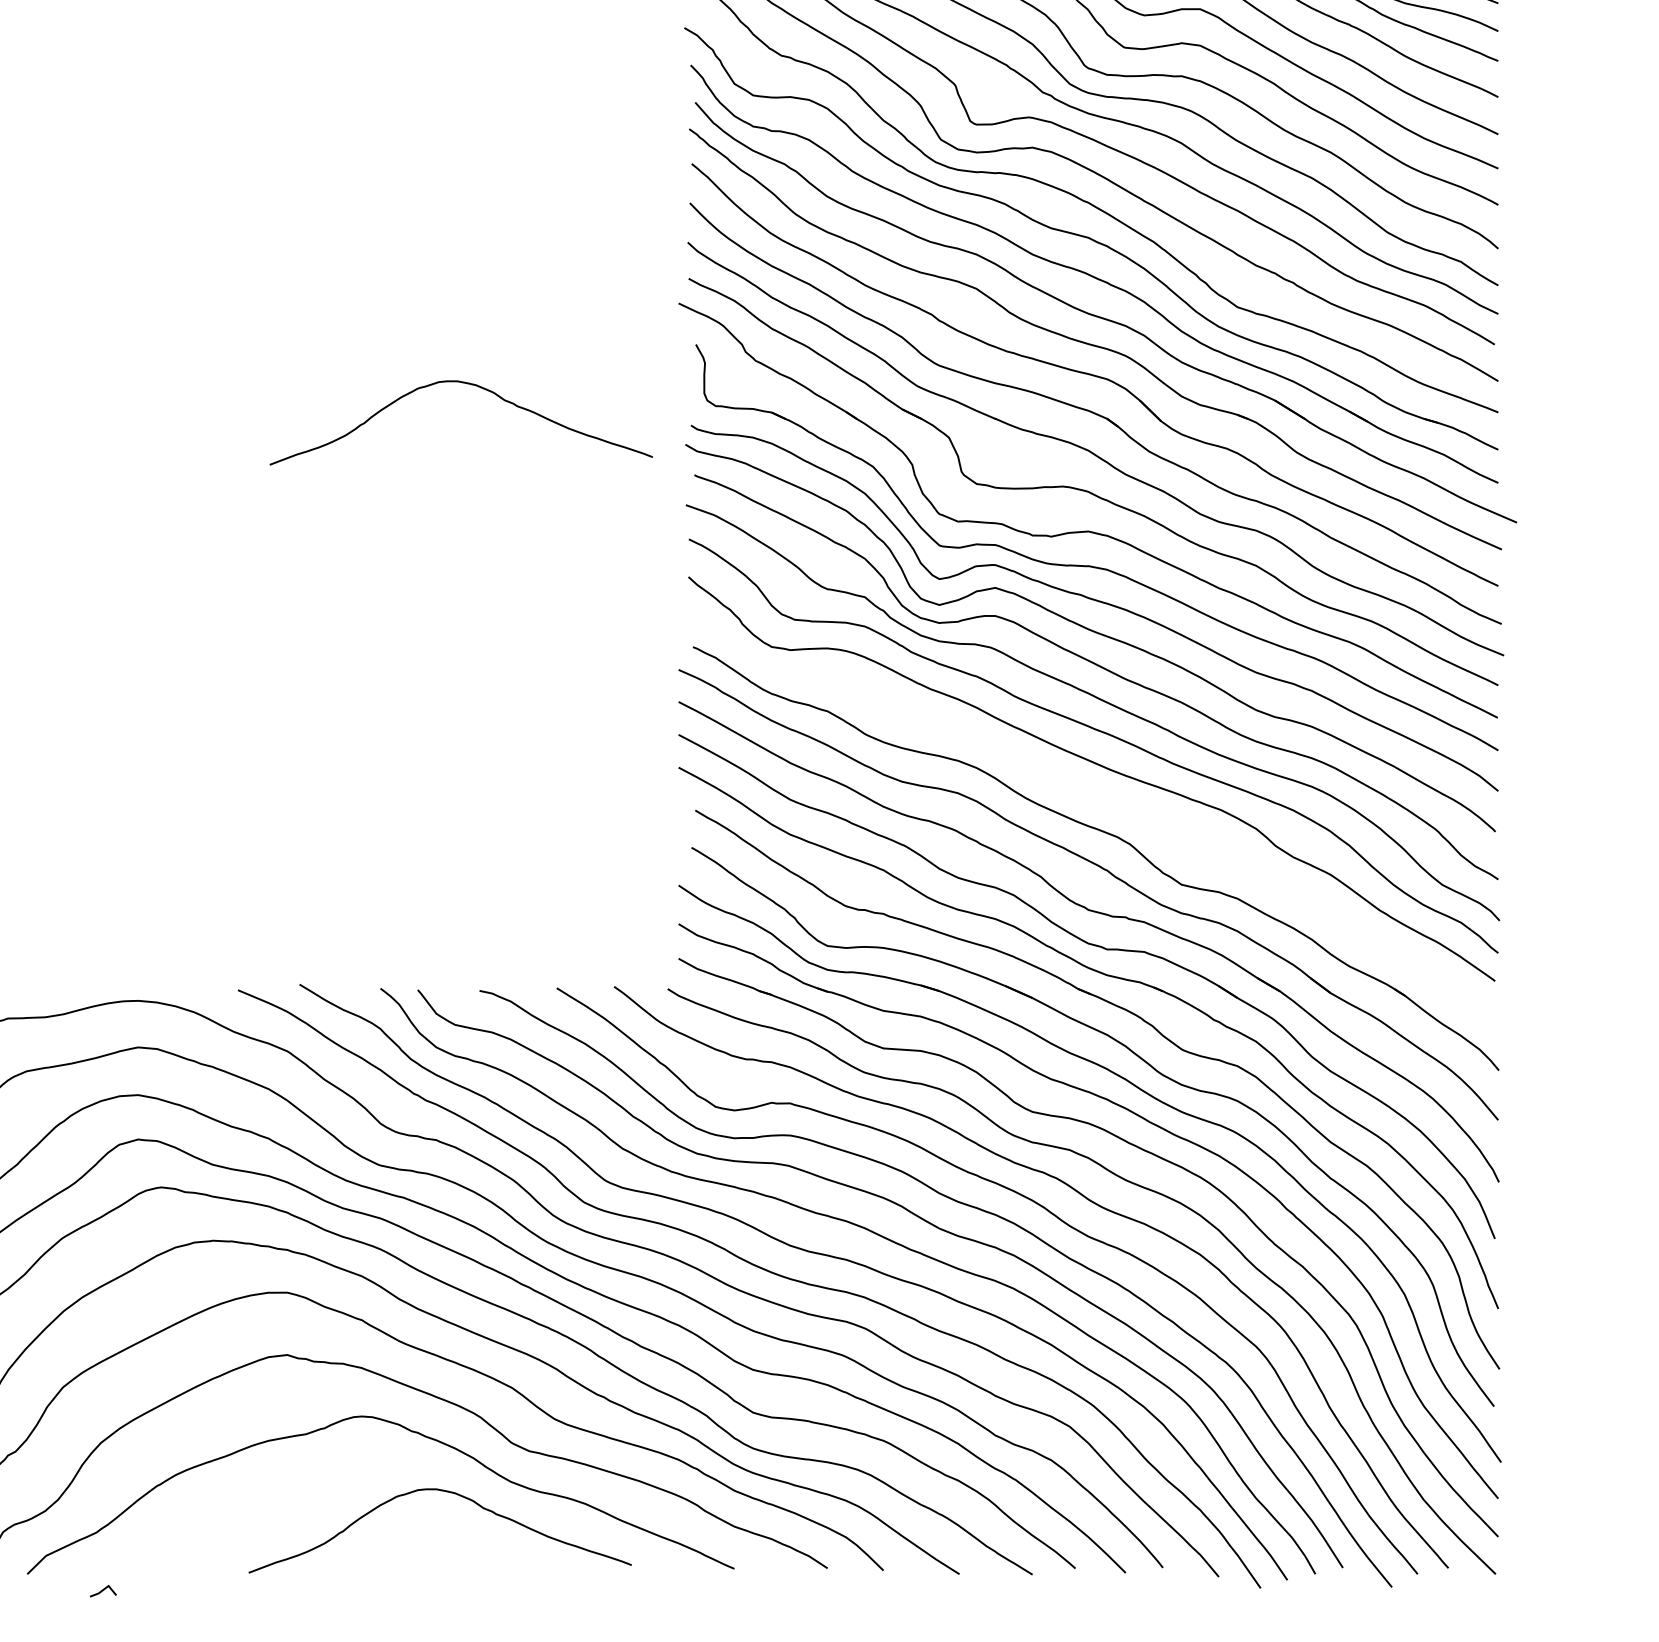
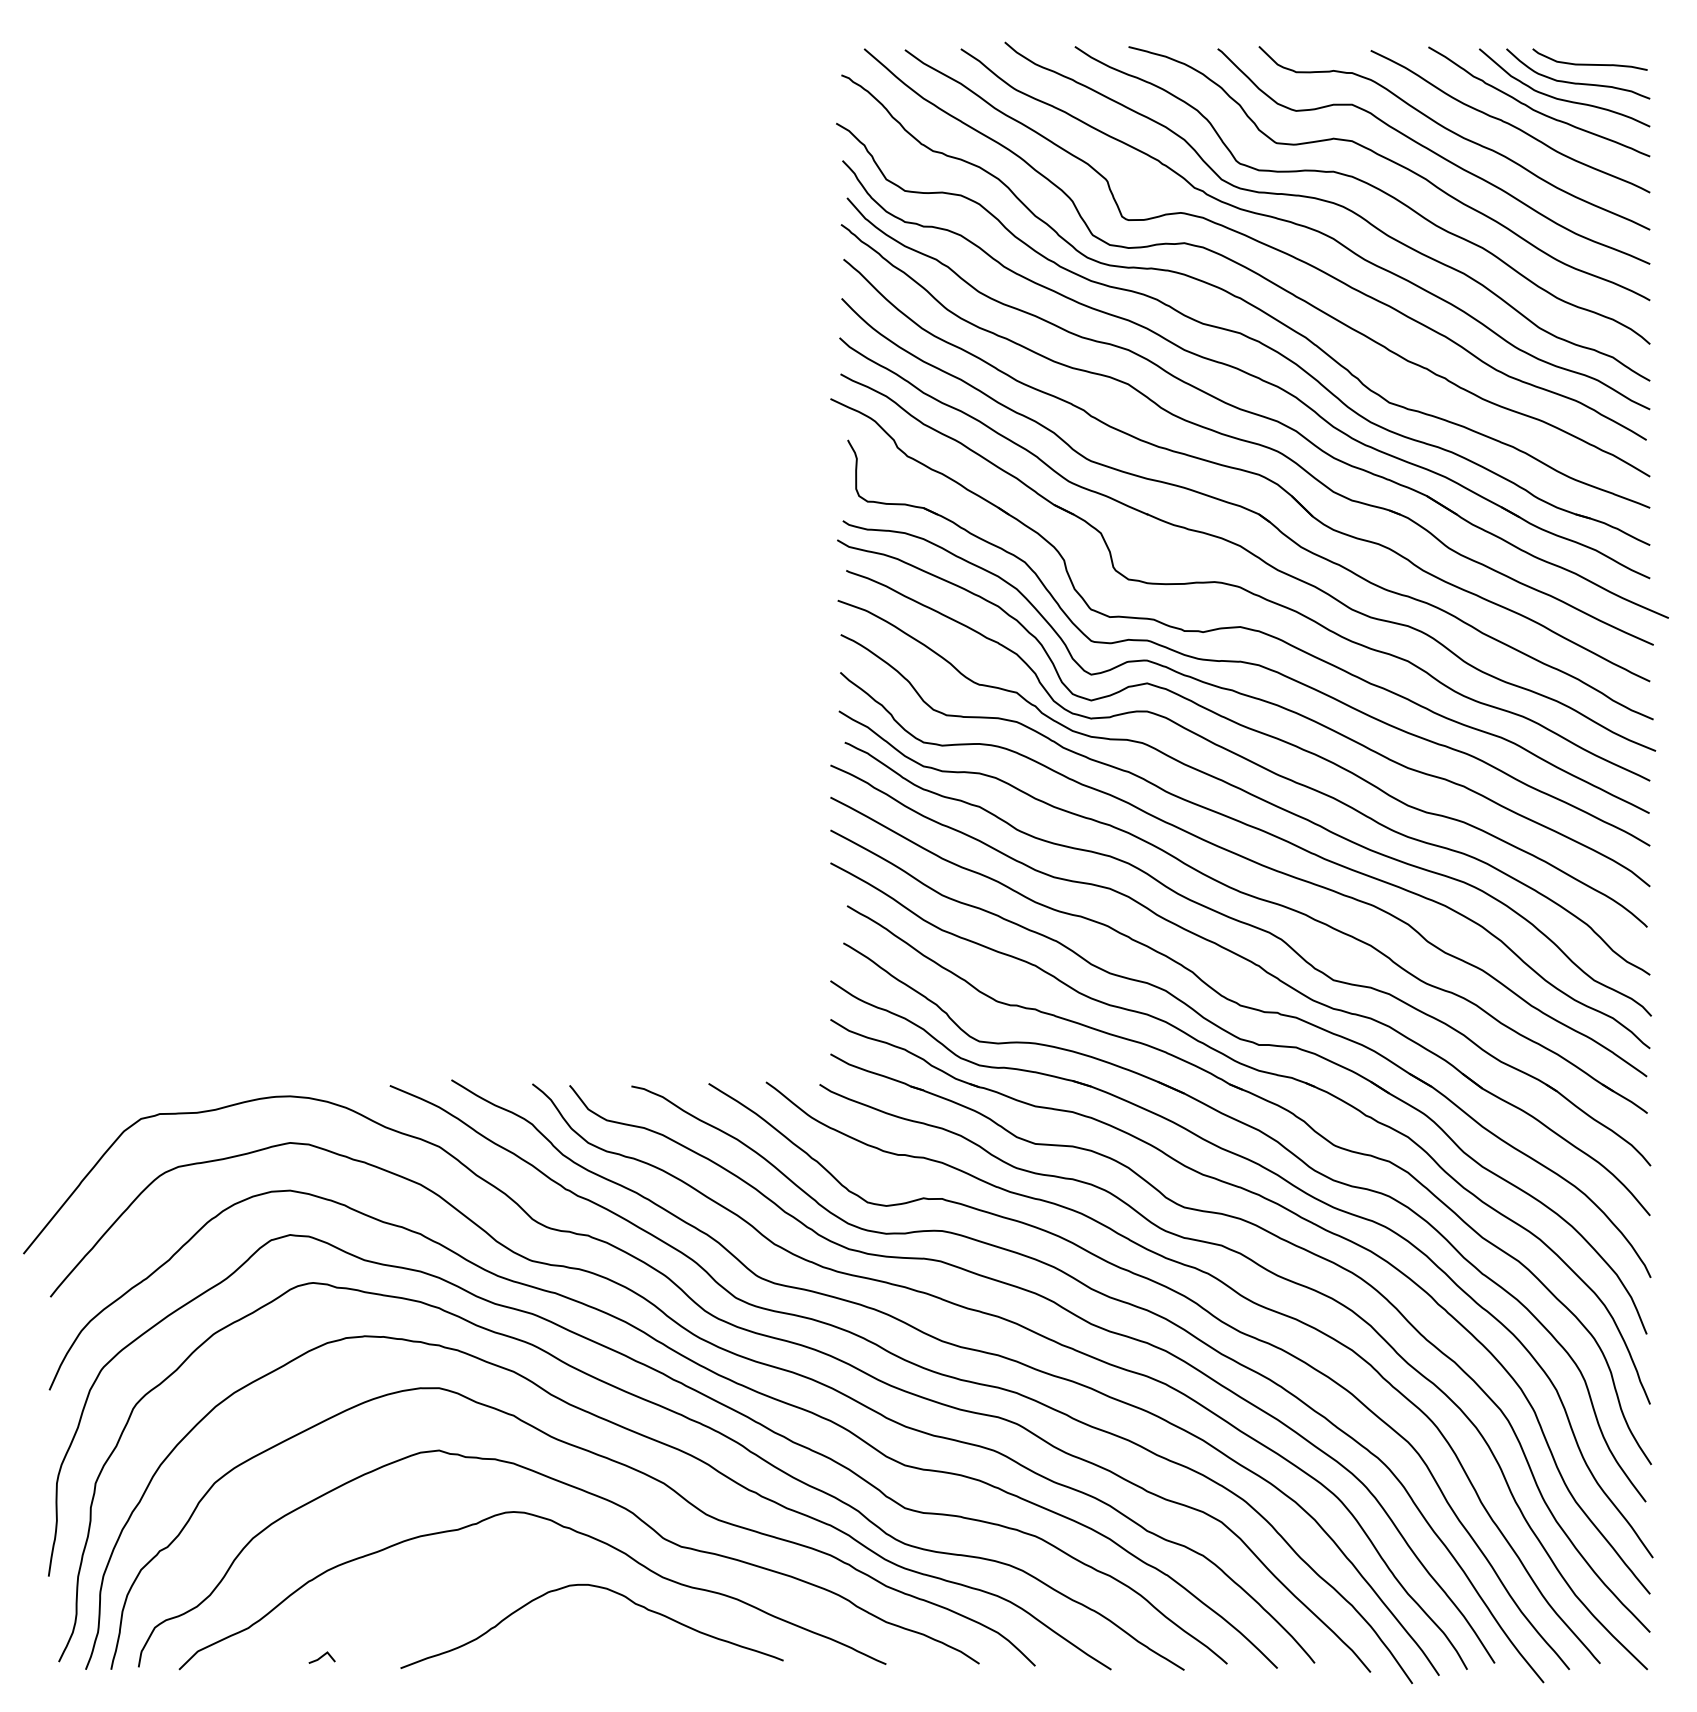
curve: (469, 384) -> (621, 480), removed
part: (1094, 799) -> (1246, 895), added
line: (102, 1590) -> (321, 1657), moved

